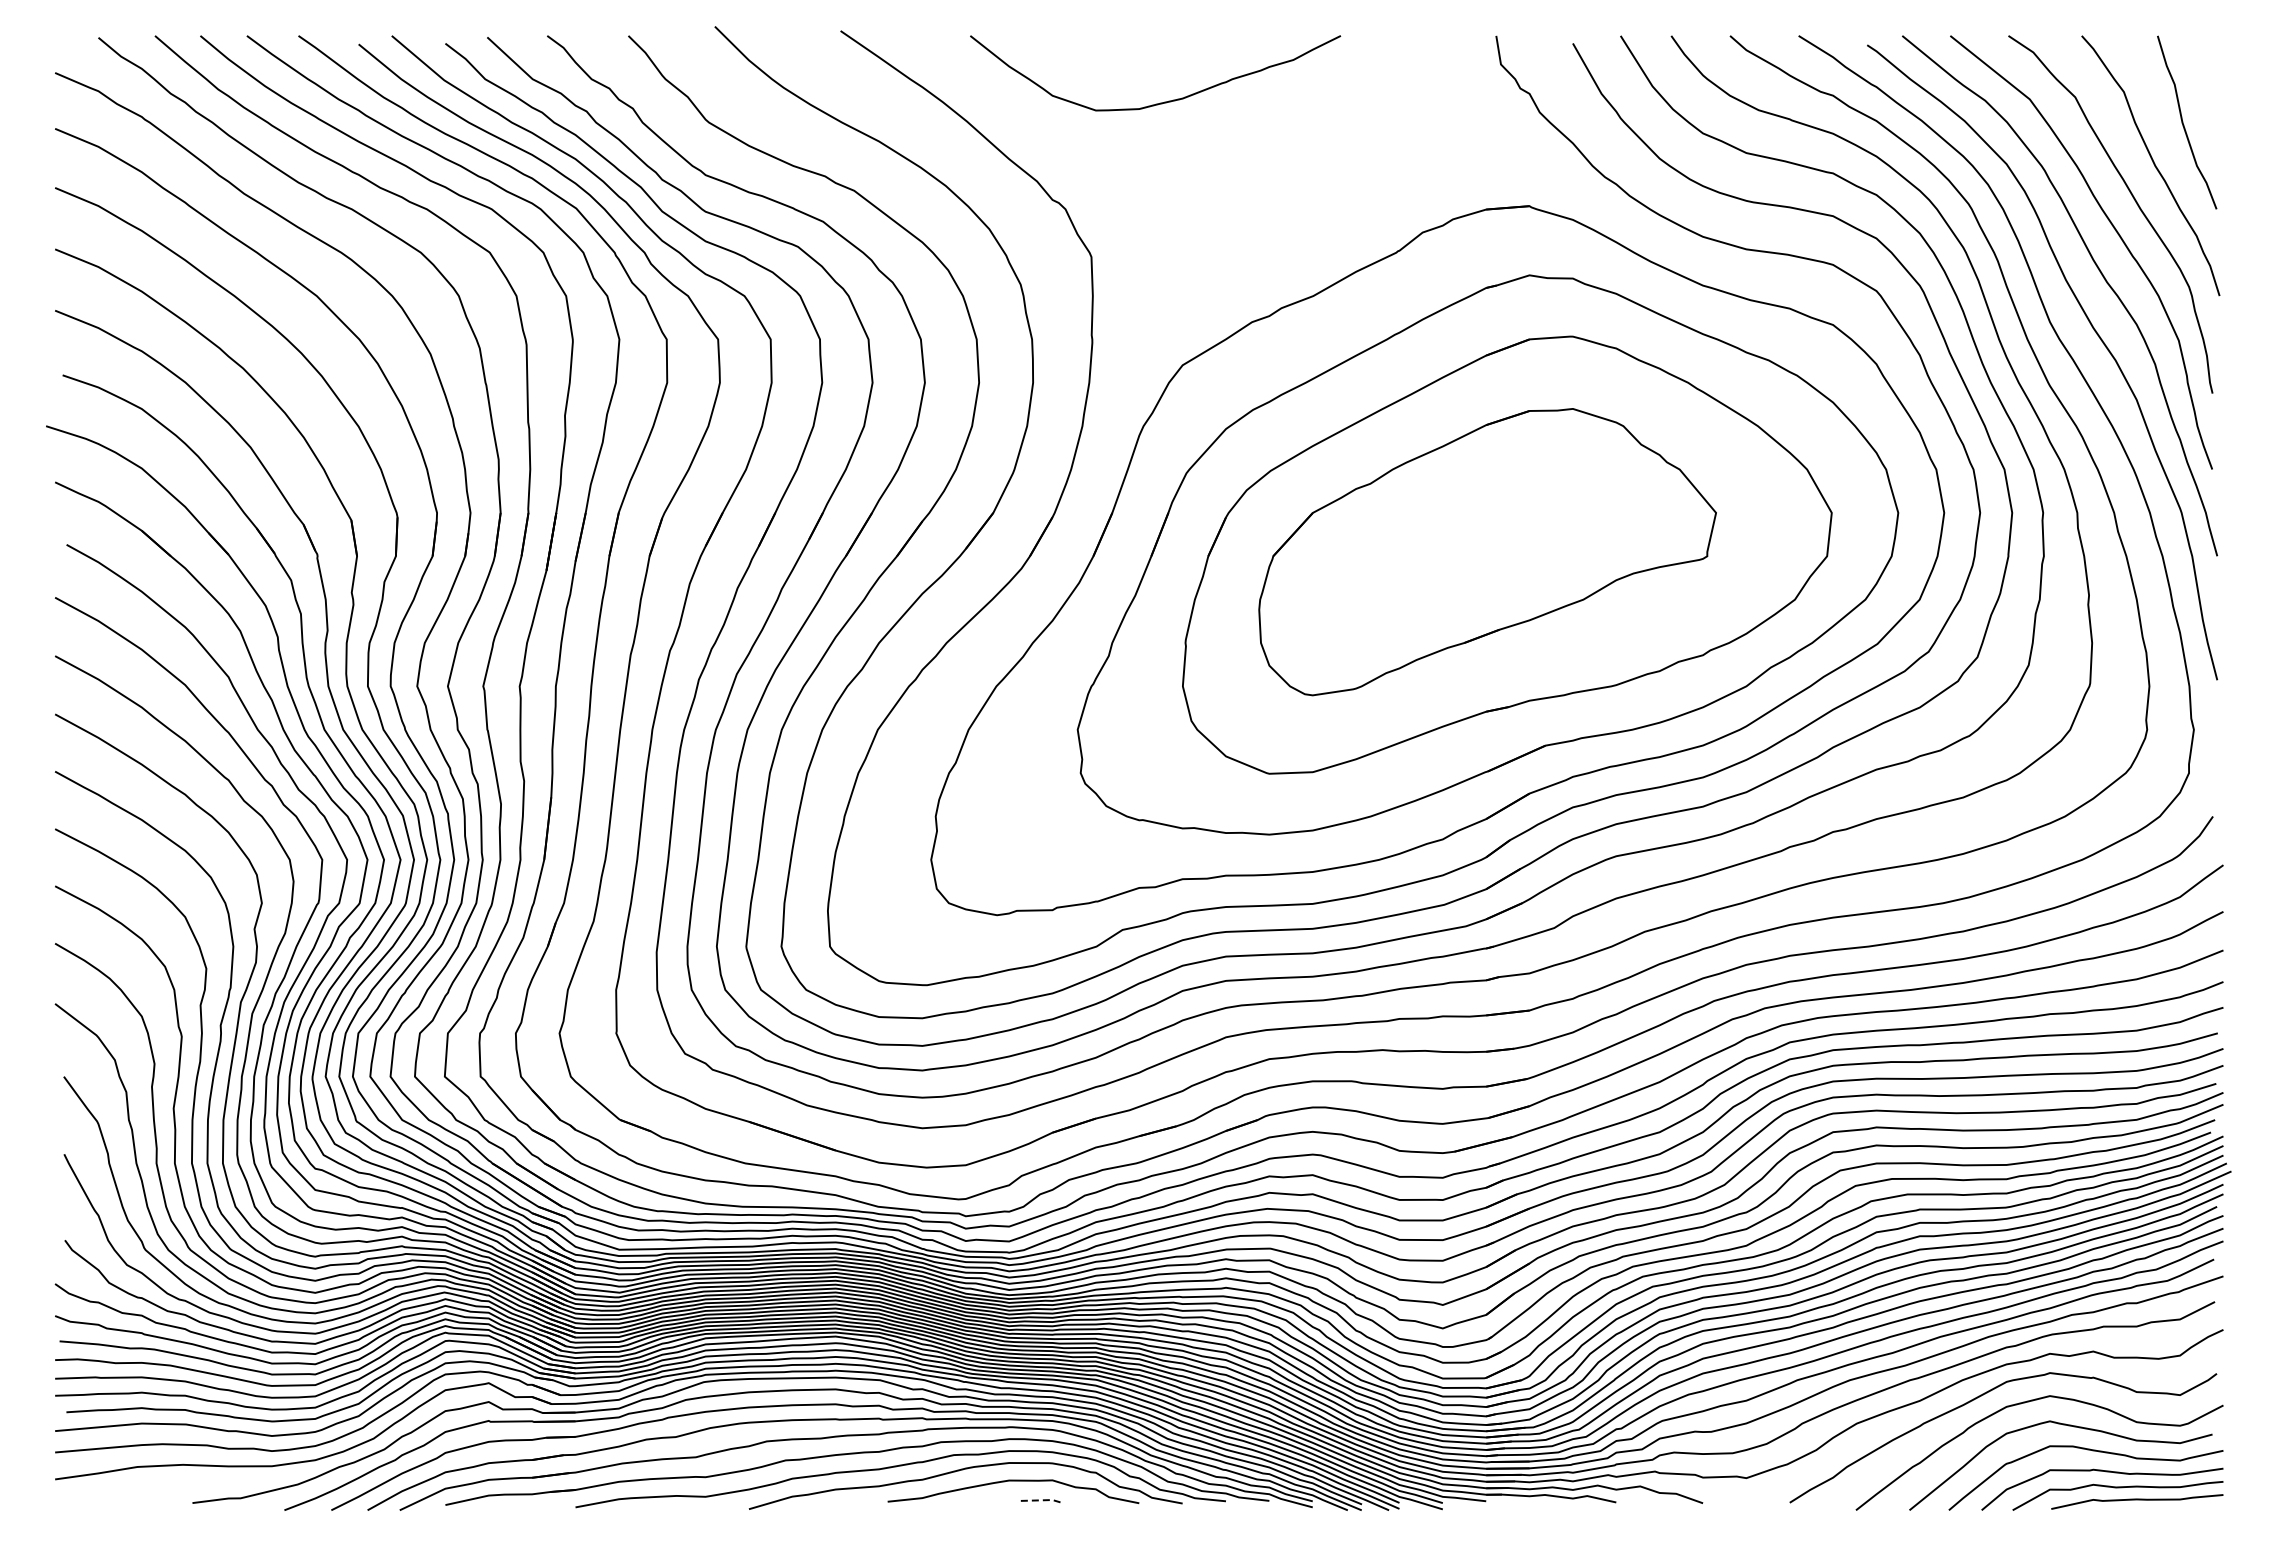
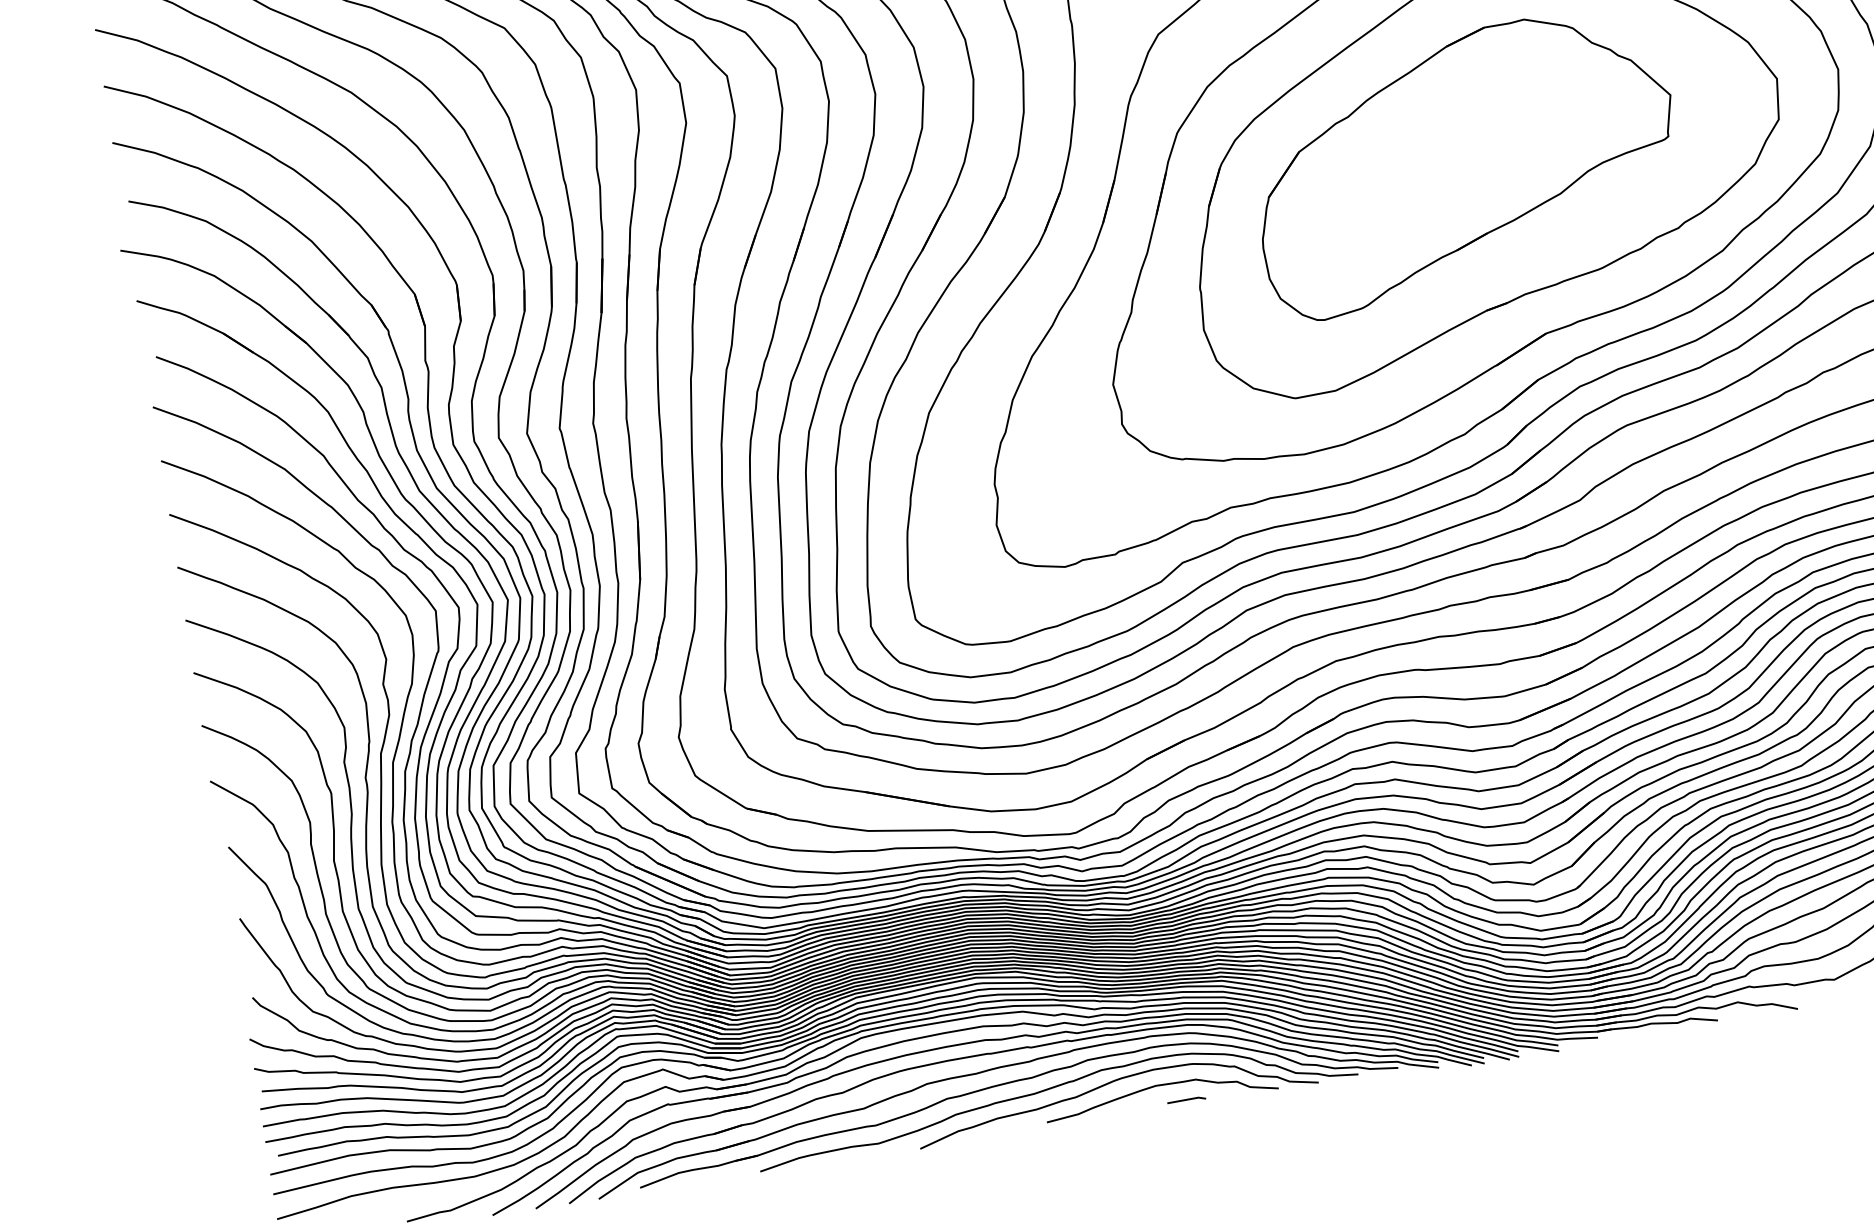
line: (1039, 1500) -> (1186, 1099), dashed -> solid

